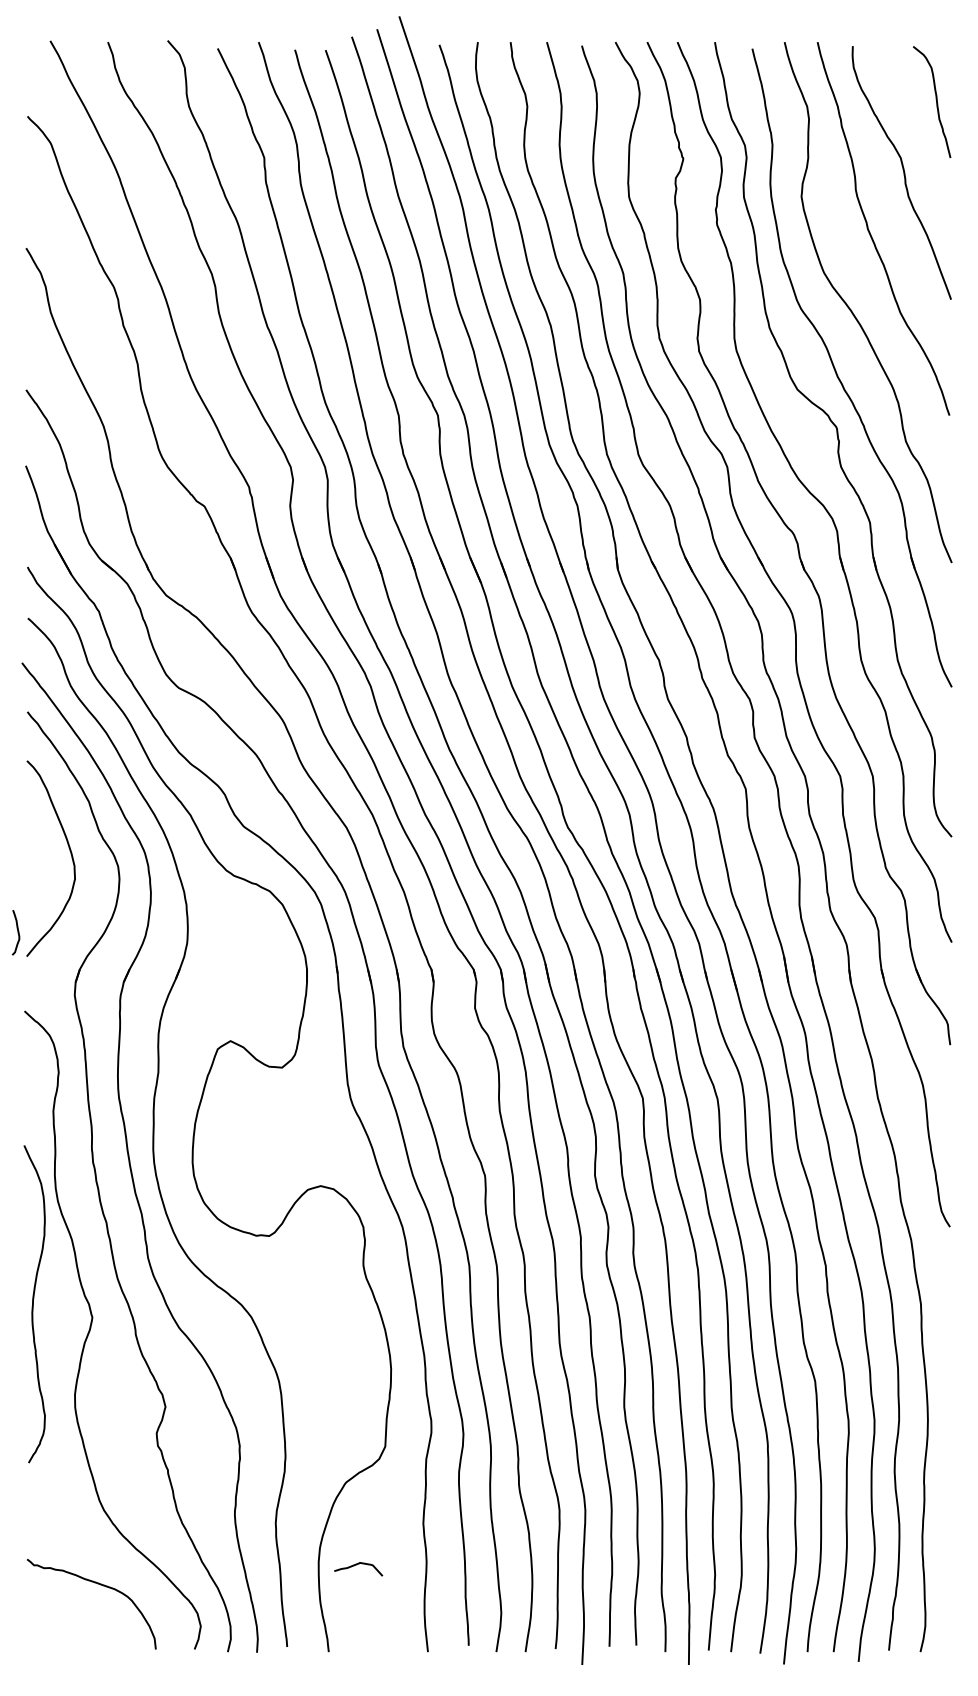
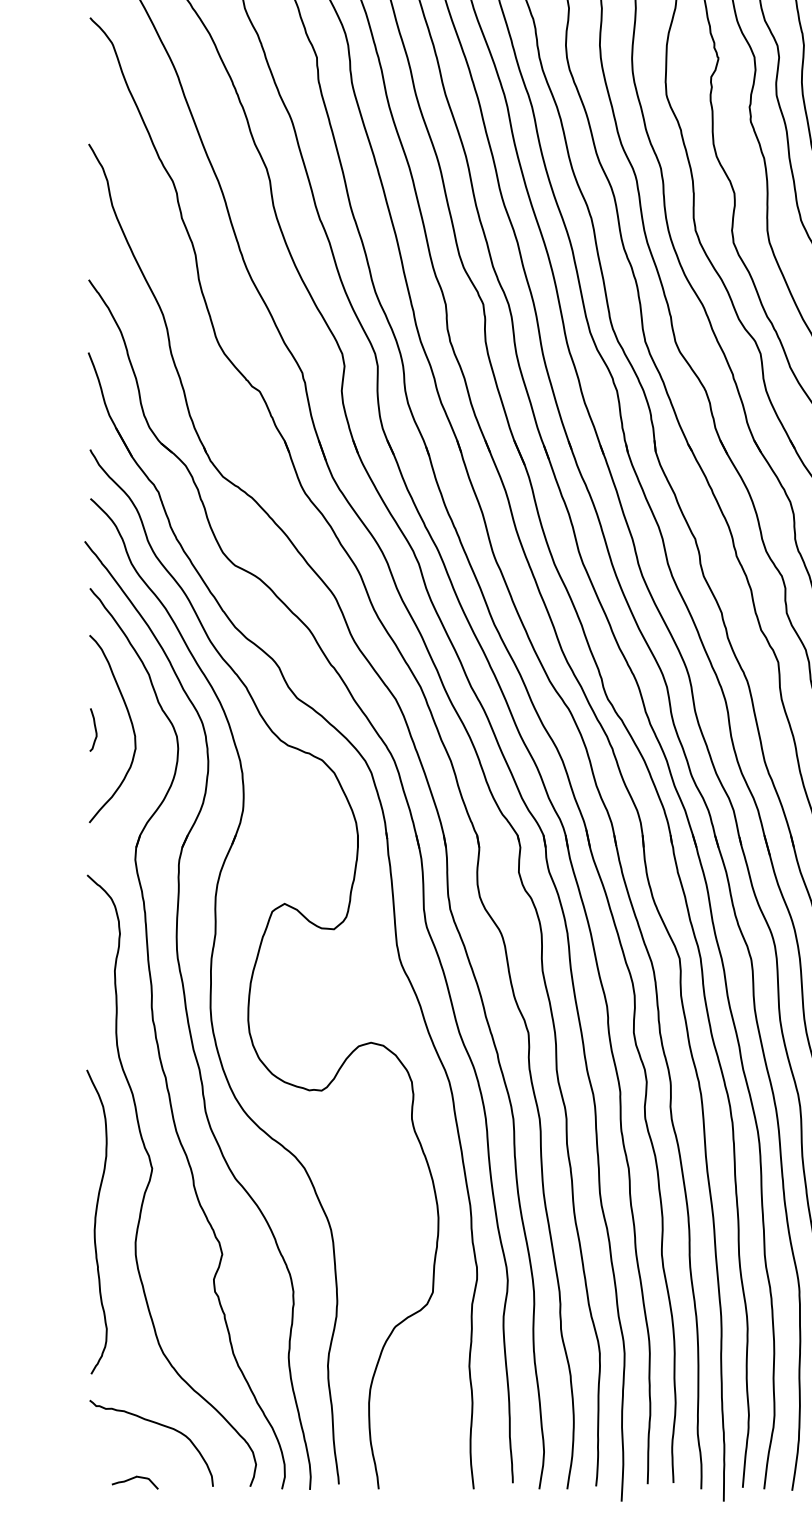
curve: (17, 932) -> (94, 729), moved
curve: (33, 1304) -> (95, 1222), moved
curve: (356, 1565) -> (133, 1479), moved

